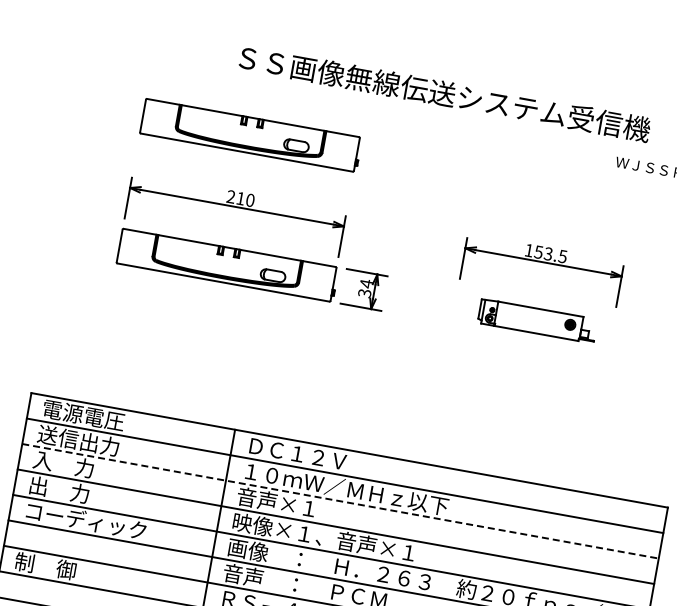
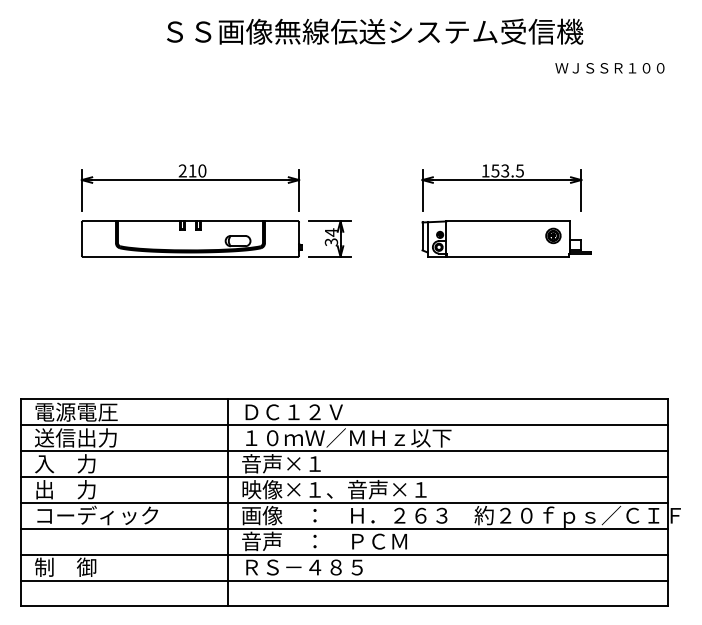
part: (251, 134) -> (191, 106), removed
part: (537, 320) -> (506, 238), size x1.43
line: (340, 501) -> (344, 451), dashed -> solid

